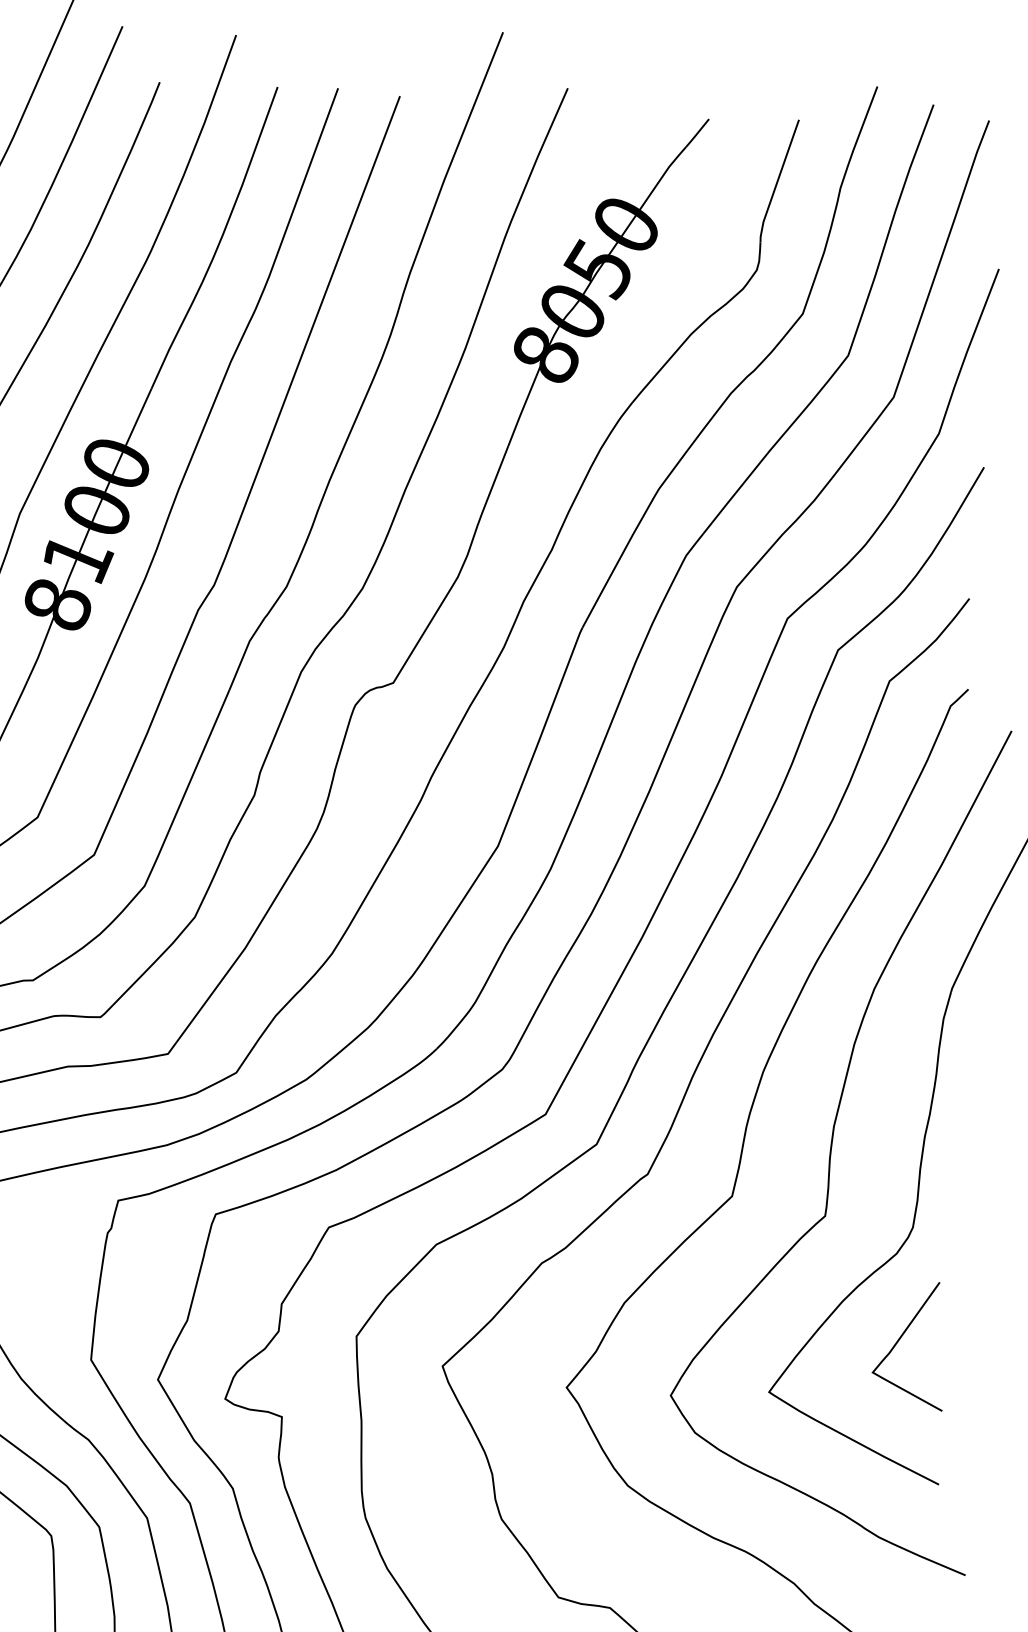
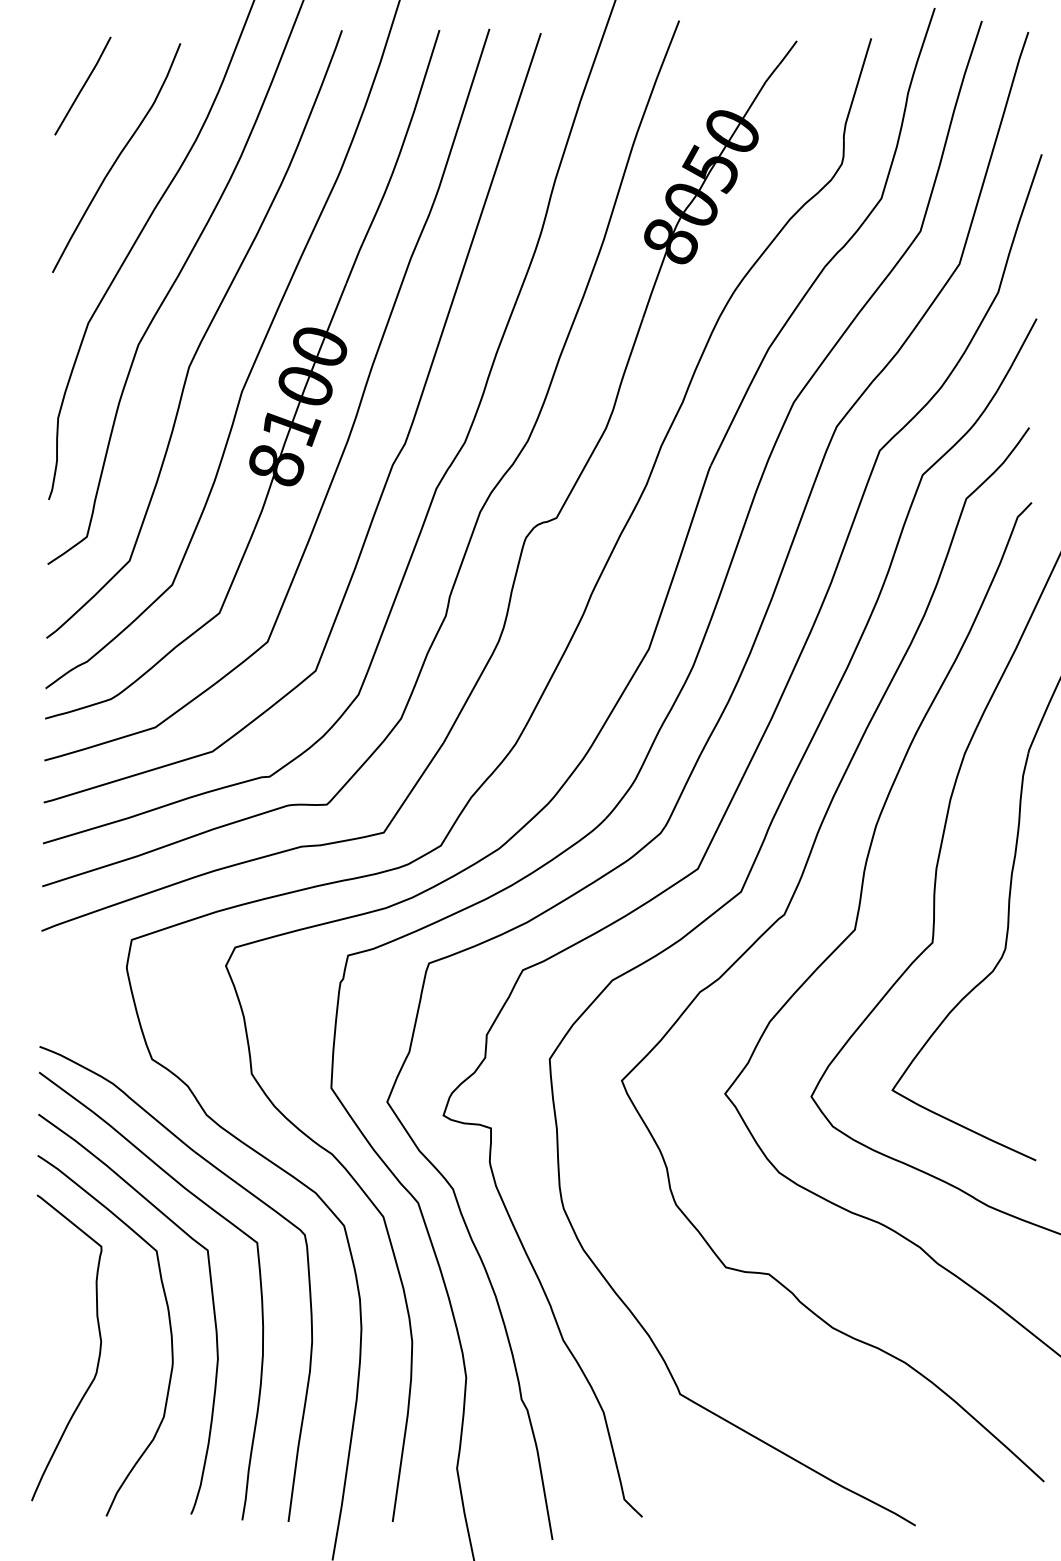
curve: (902, 1337) -> (1000, 1040), removed

